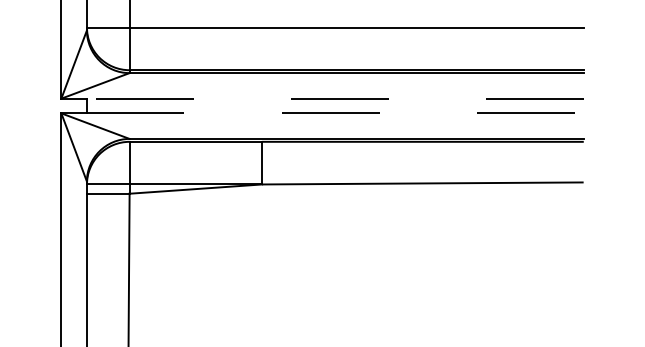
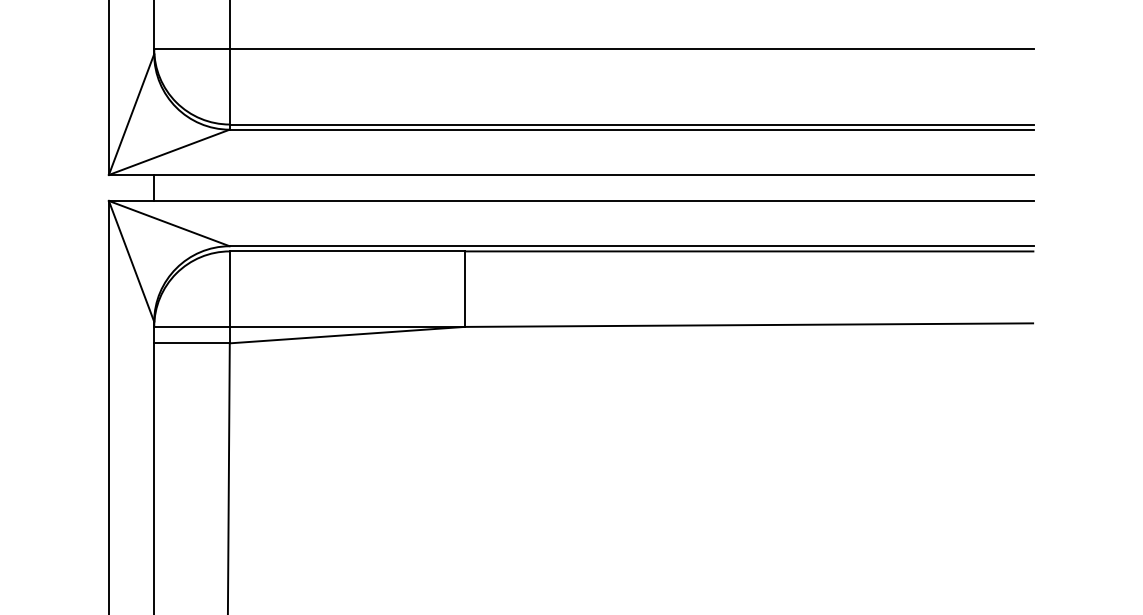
line: (334, 98) -> (592, 174), dashed -> solid
line: (335, 113) -> (594, 201), dashed -> solid

